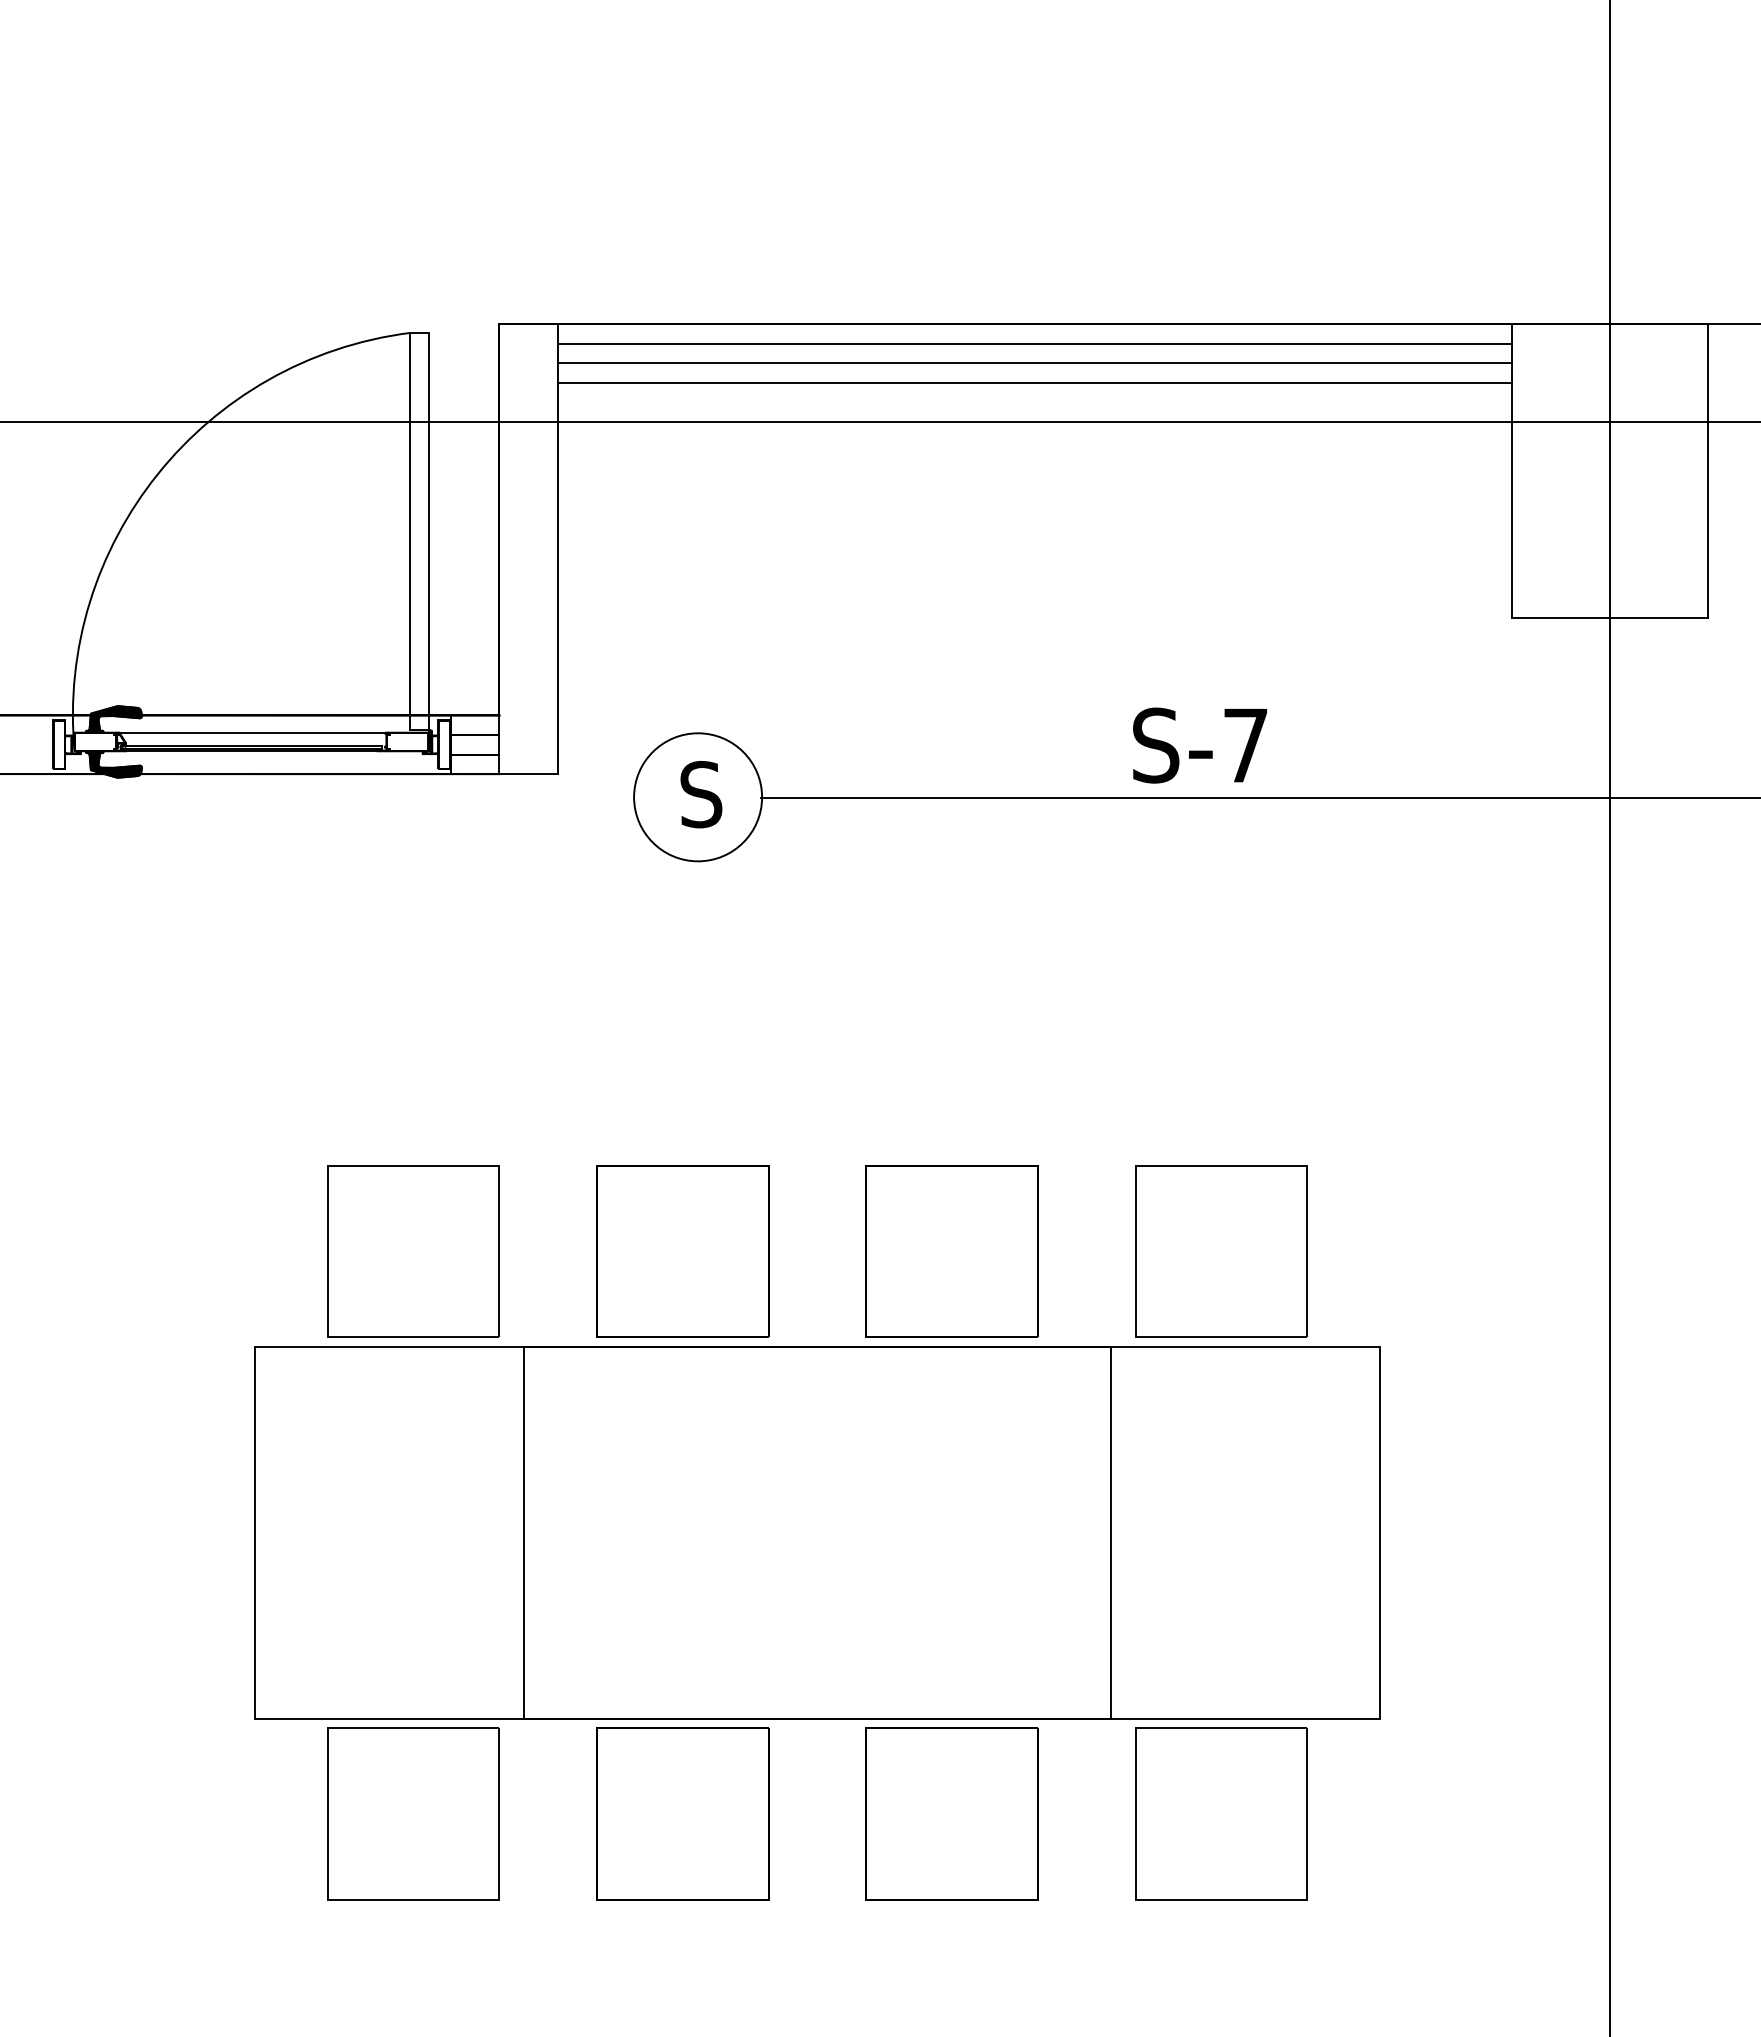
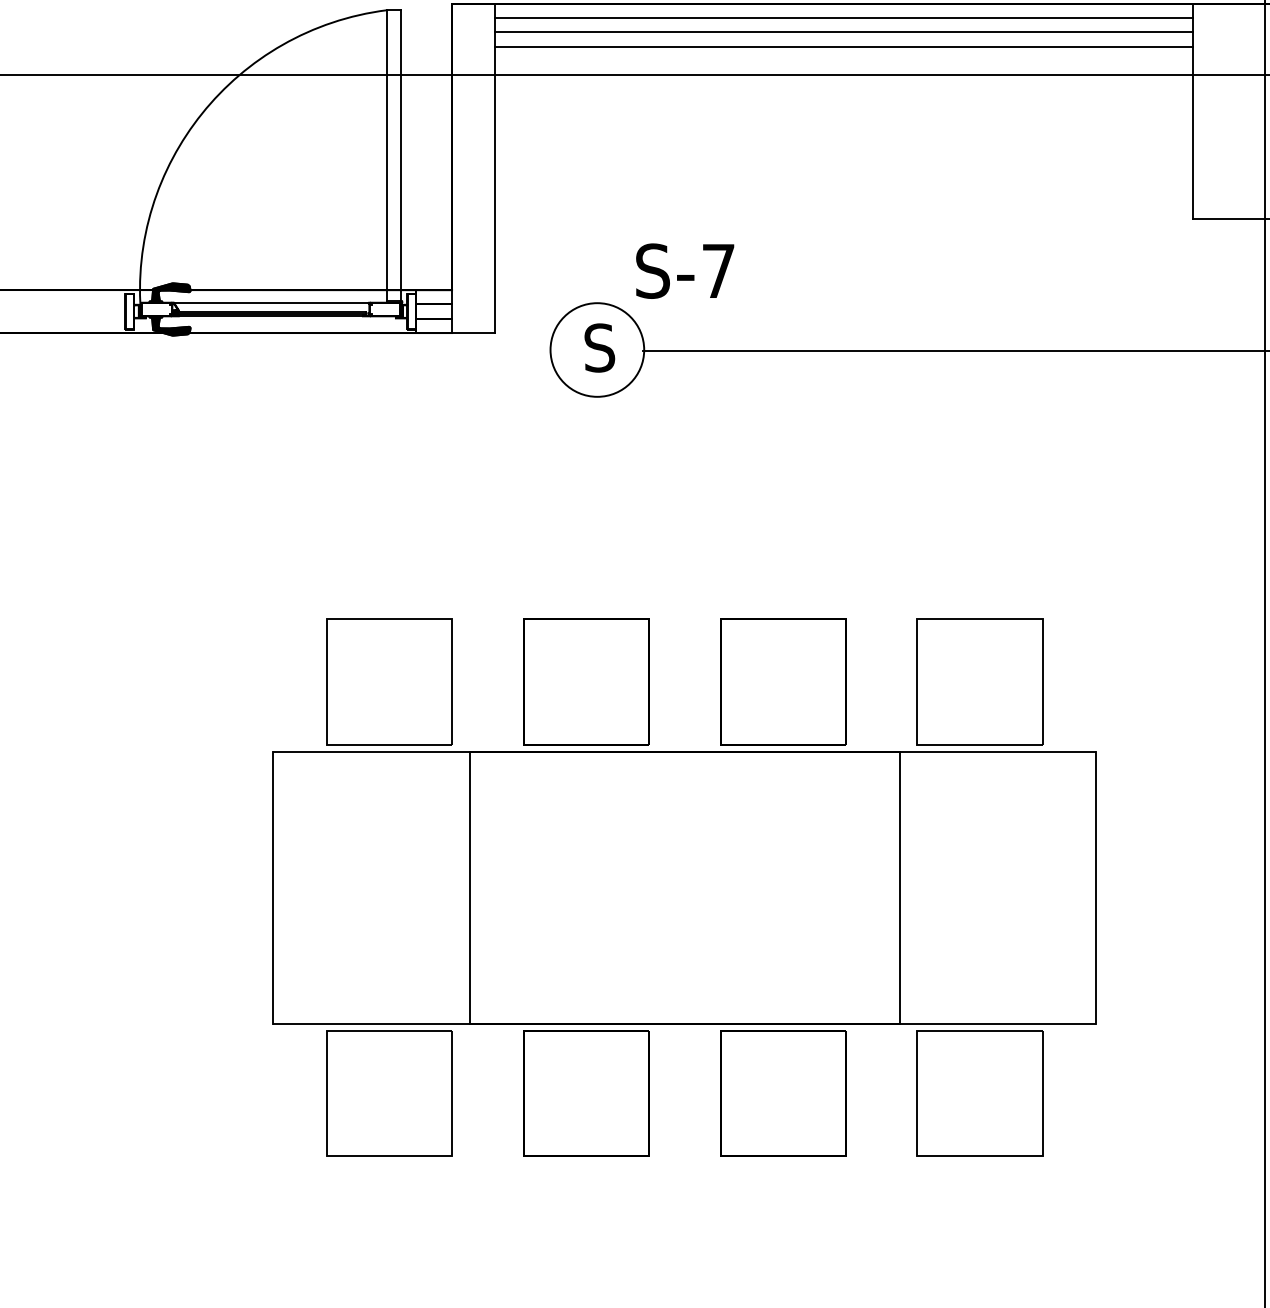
text: (1199, 745) -> (684, 271), moved

